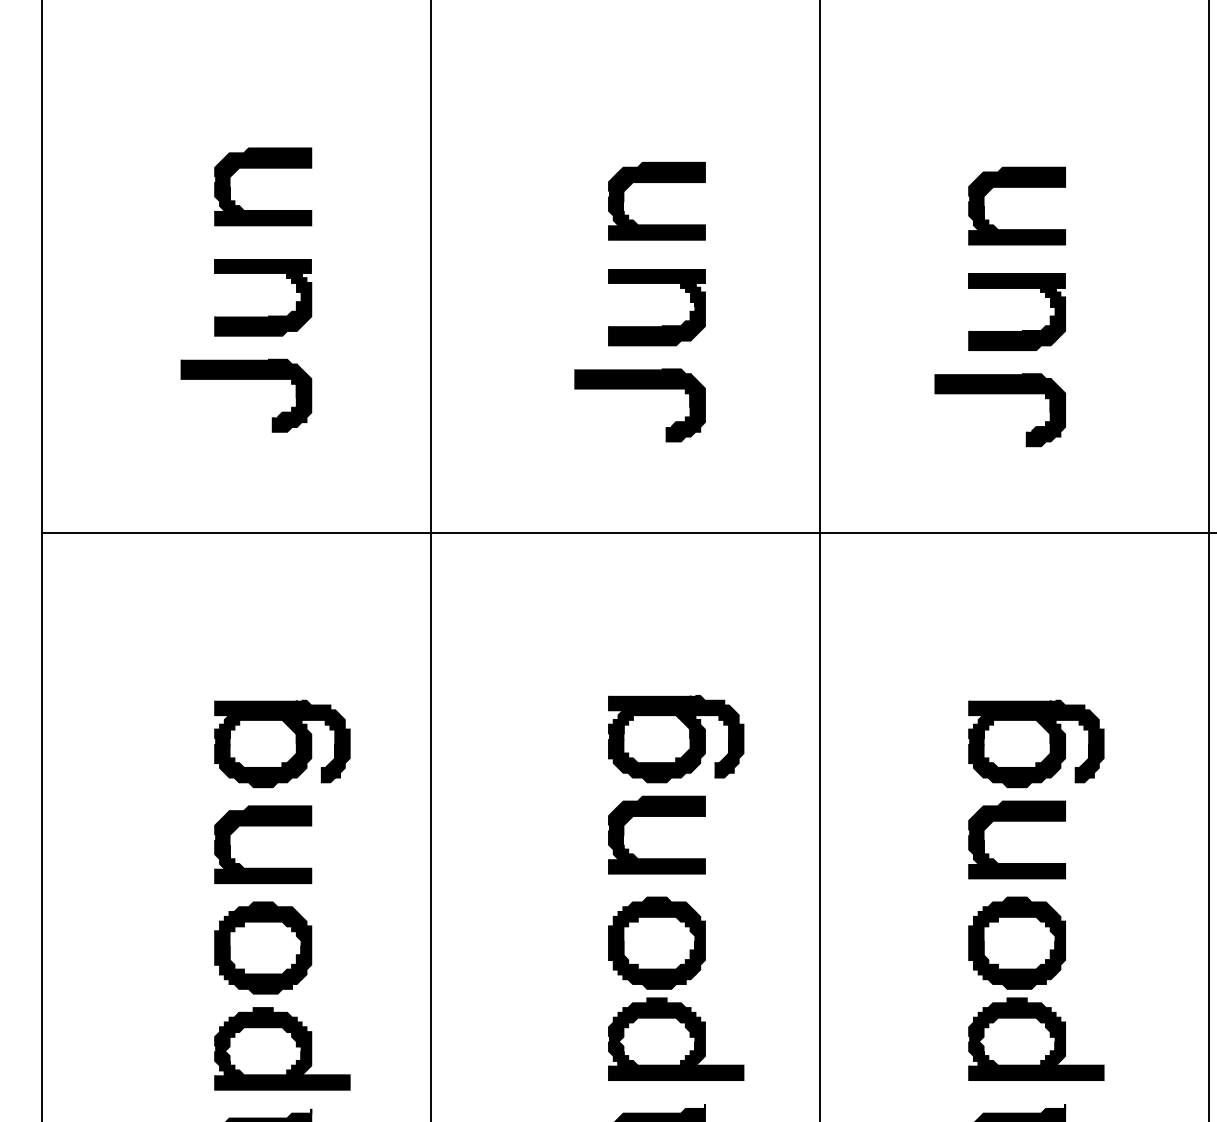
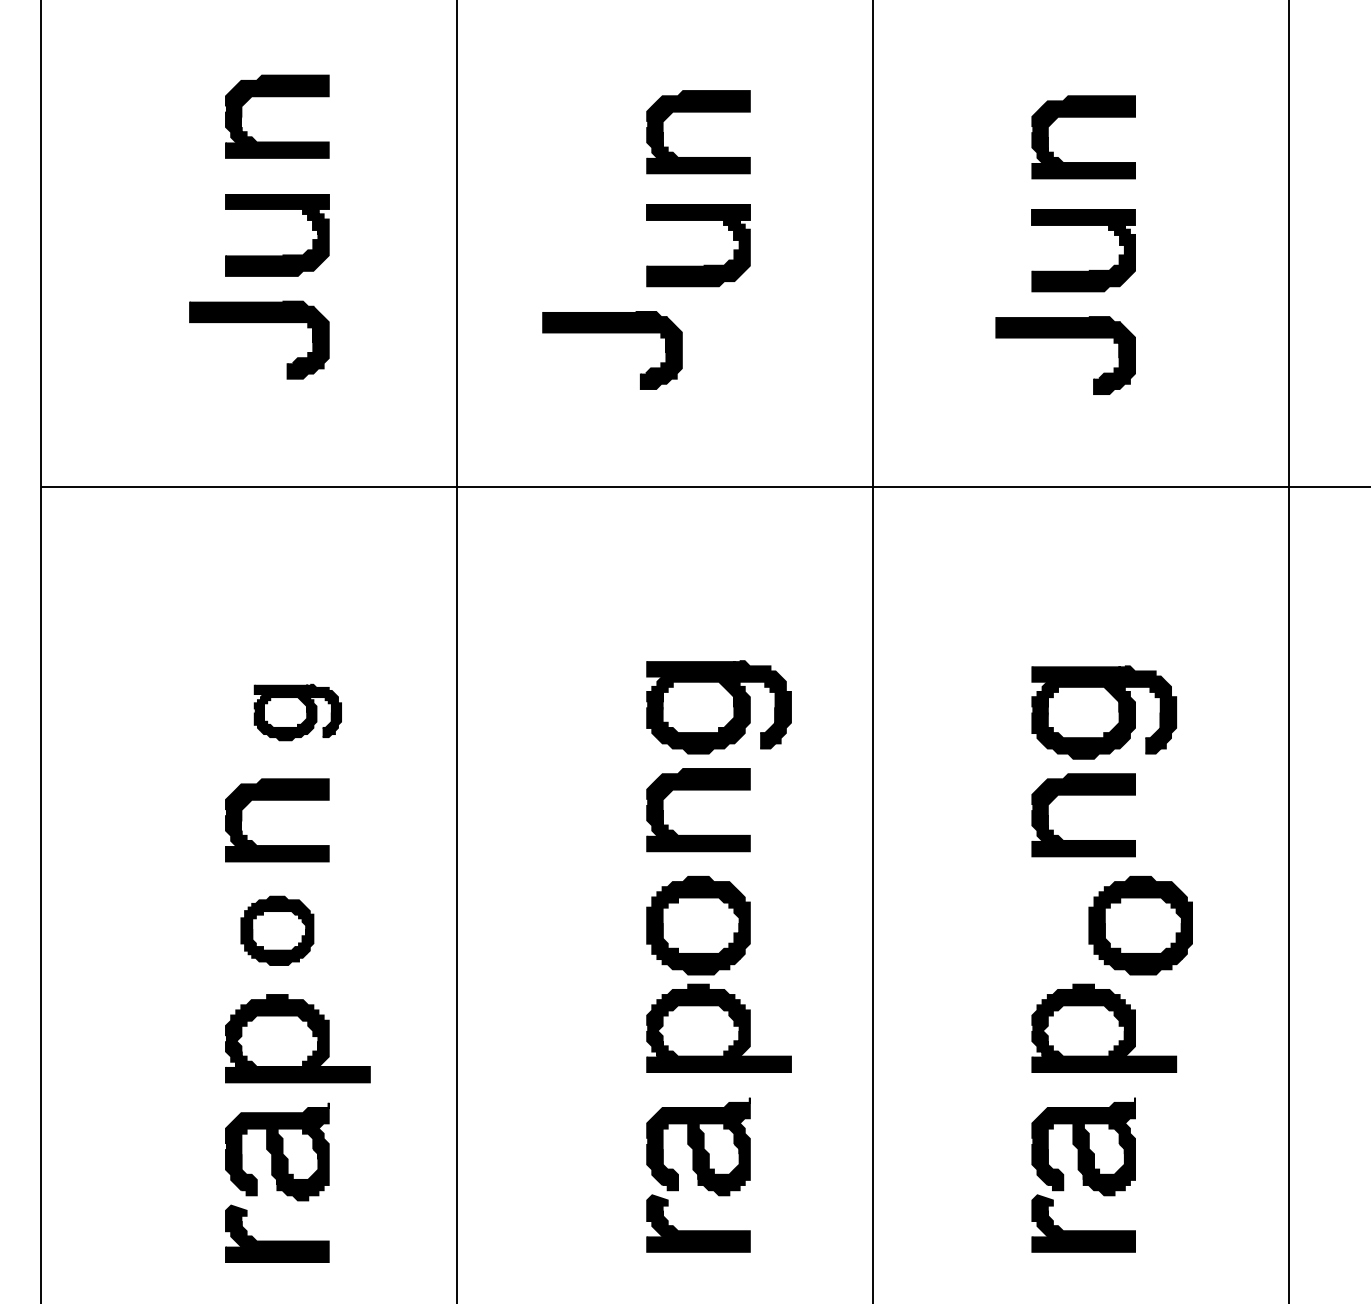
part: (640, 389) -> (612, 333), moved
part: (282, 743) -> (297, 712), size x0.6
part: (1016, 943) -> (1140, 925), moved
part: (263, 947) -> (277, 930), size x0.7

